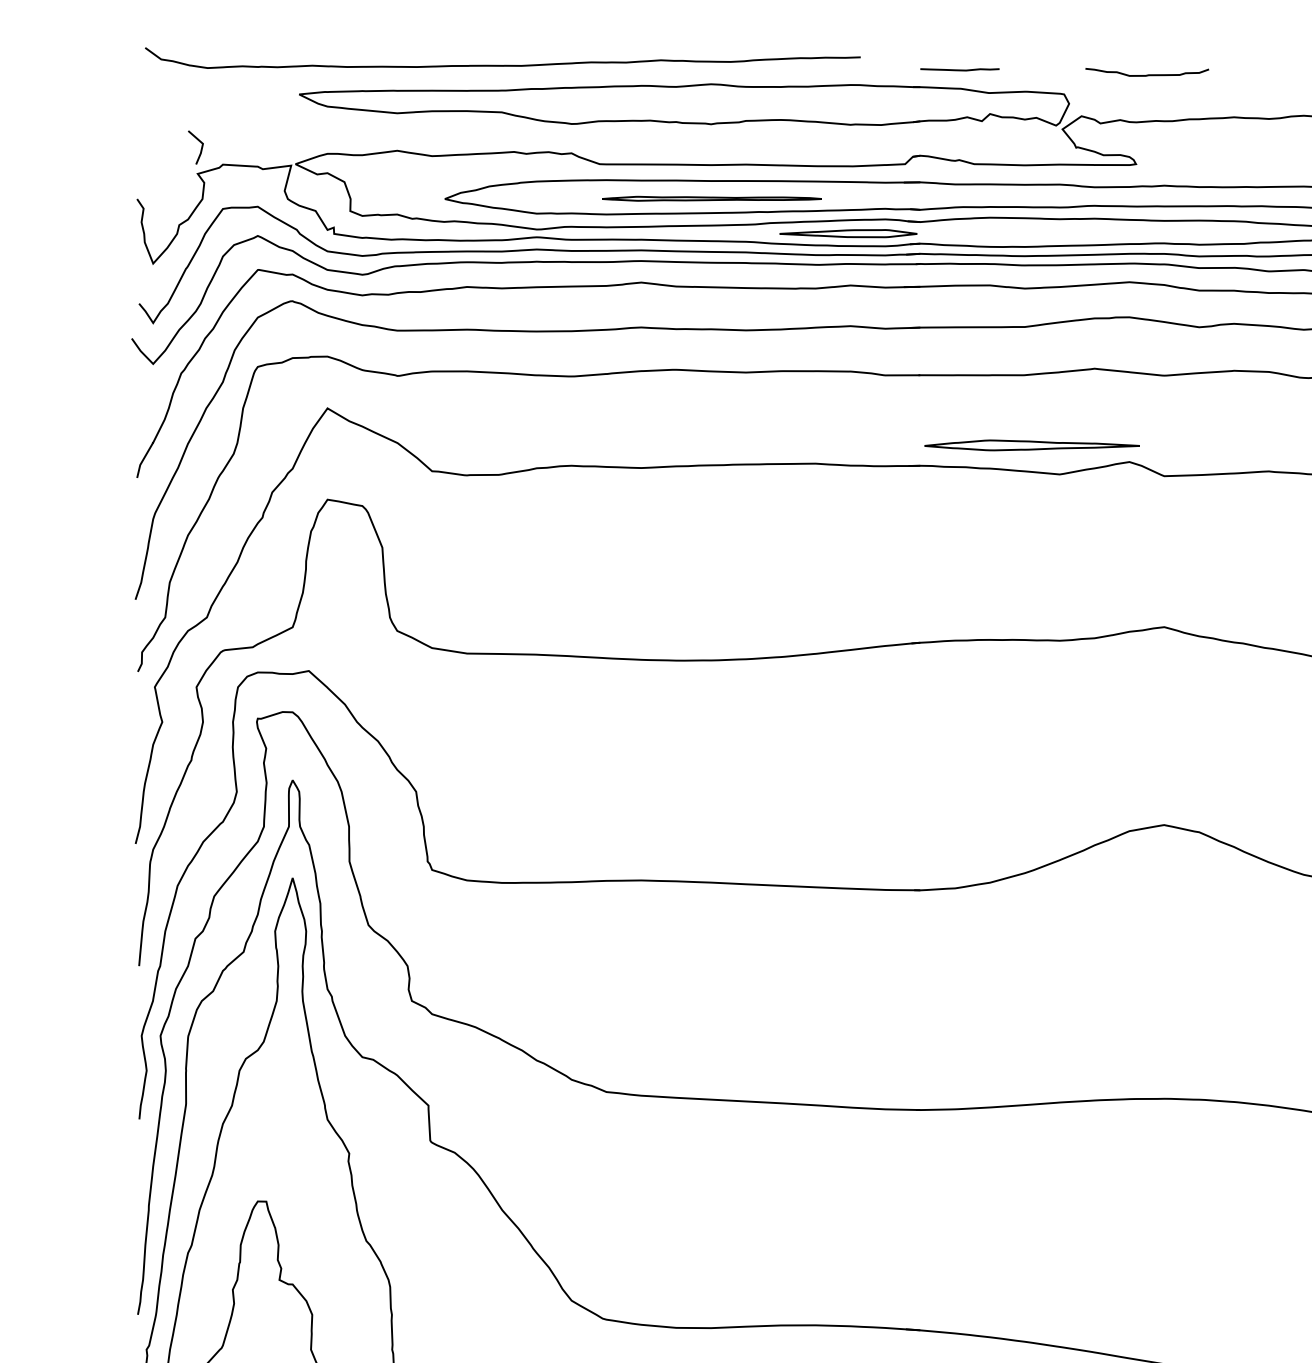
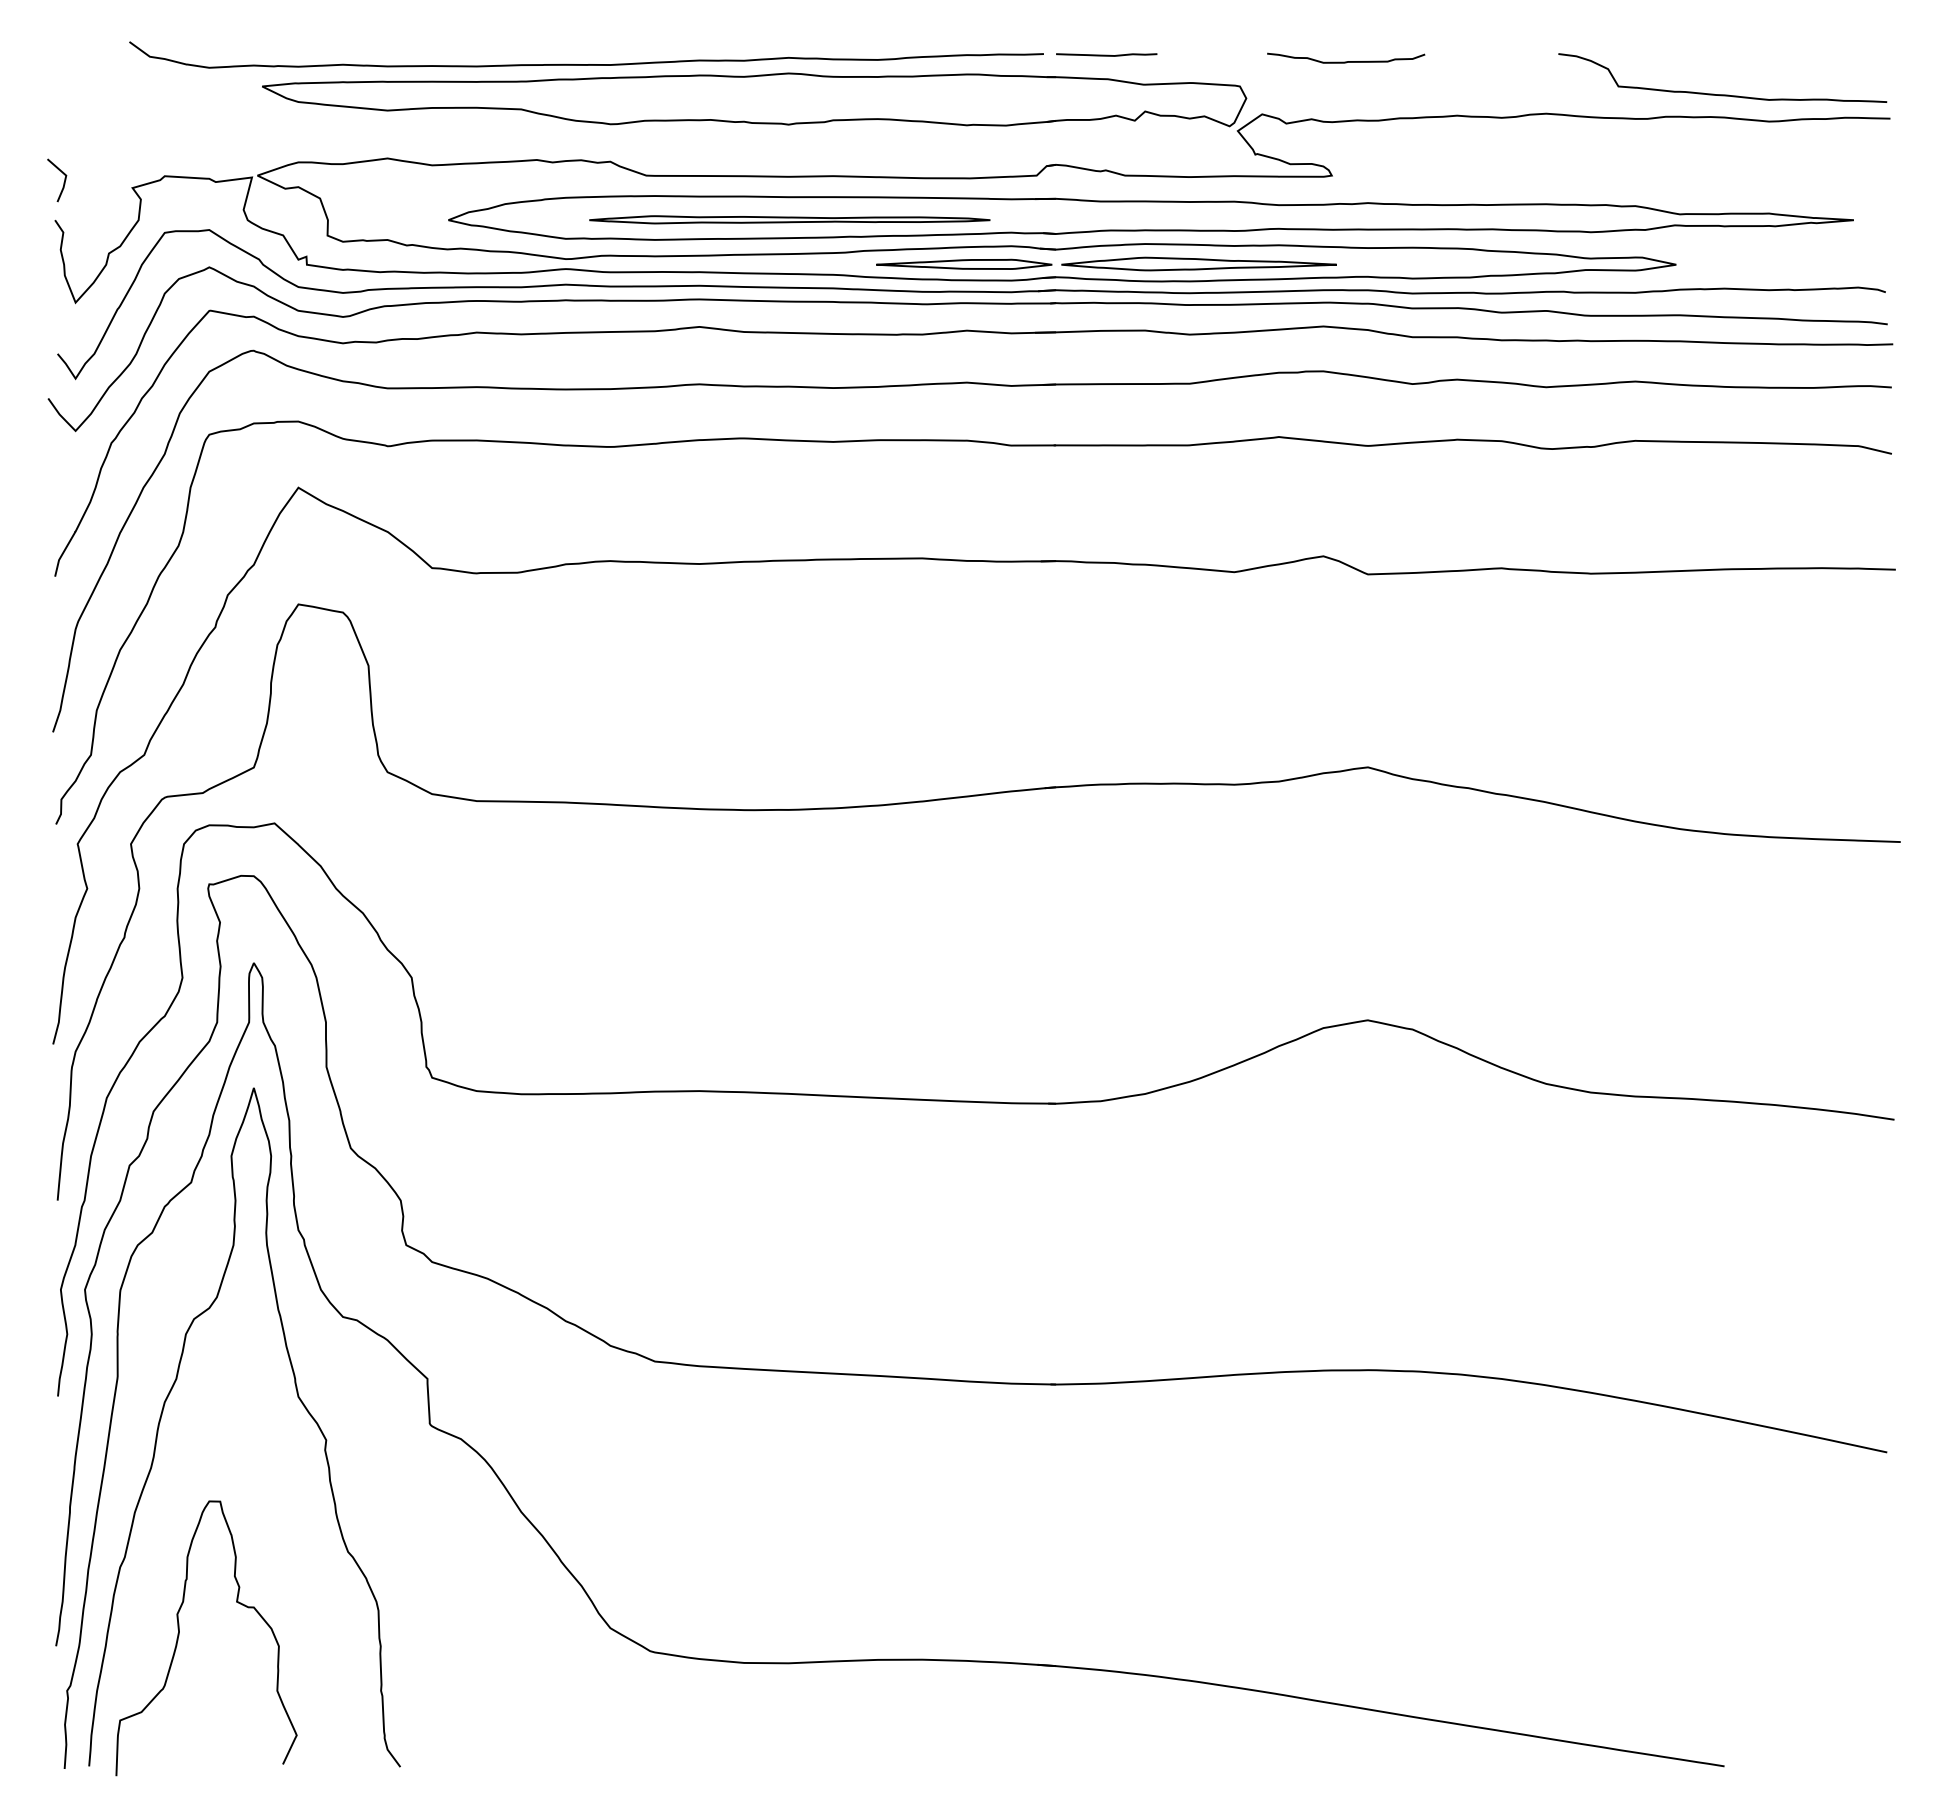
curve: (502, 65) -> (586, 64), moved
line: (200, 149) -> (63, 182), moved
part: (711, 198) -> (789, 219), size x1.43
part: (1031, 444) -> (1198, 263), moved

